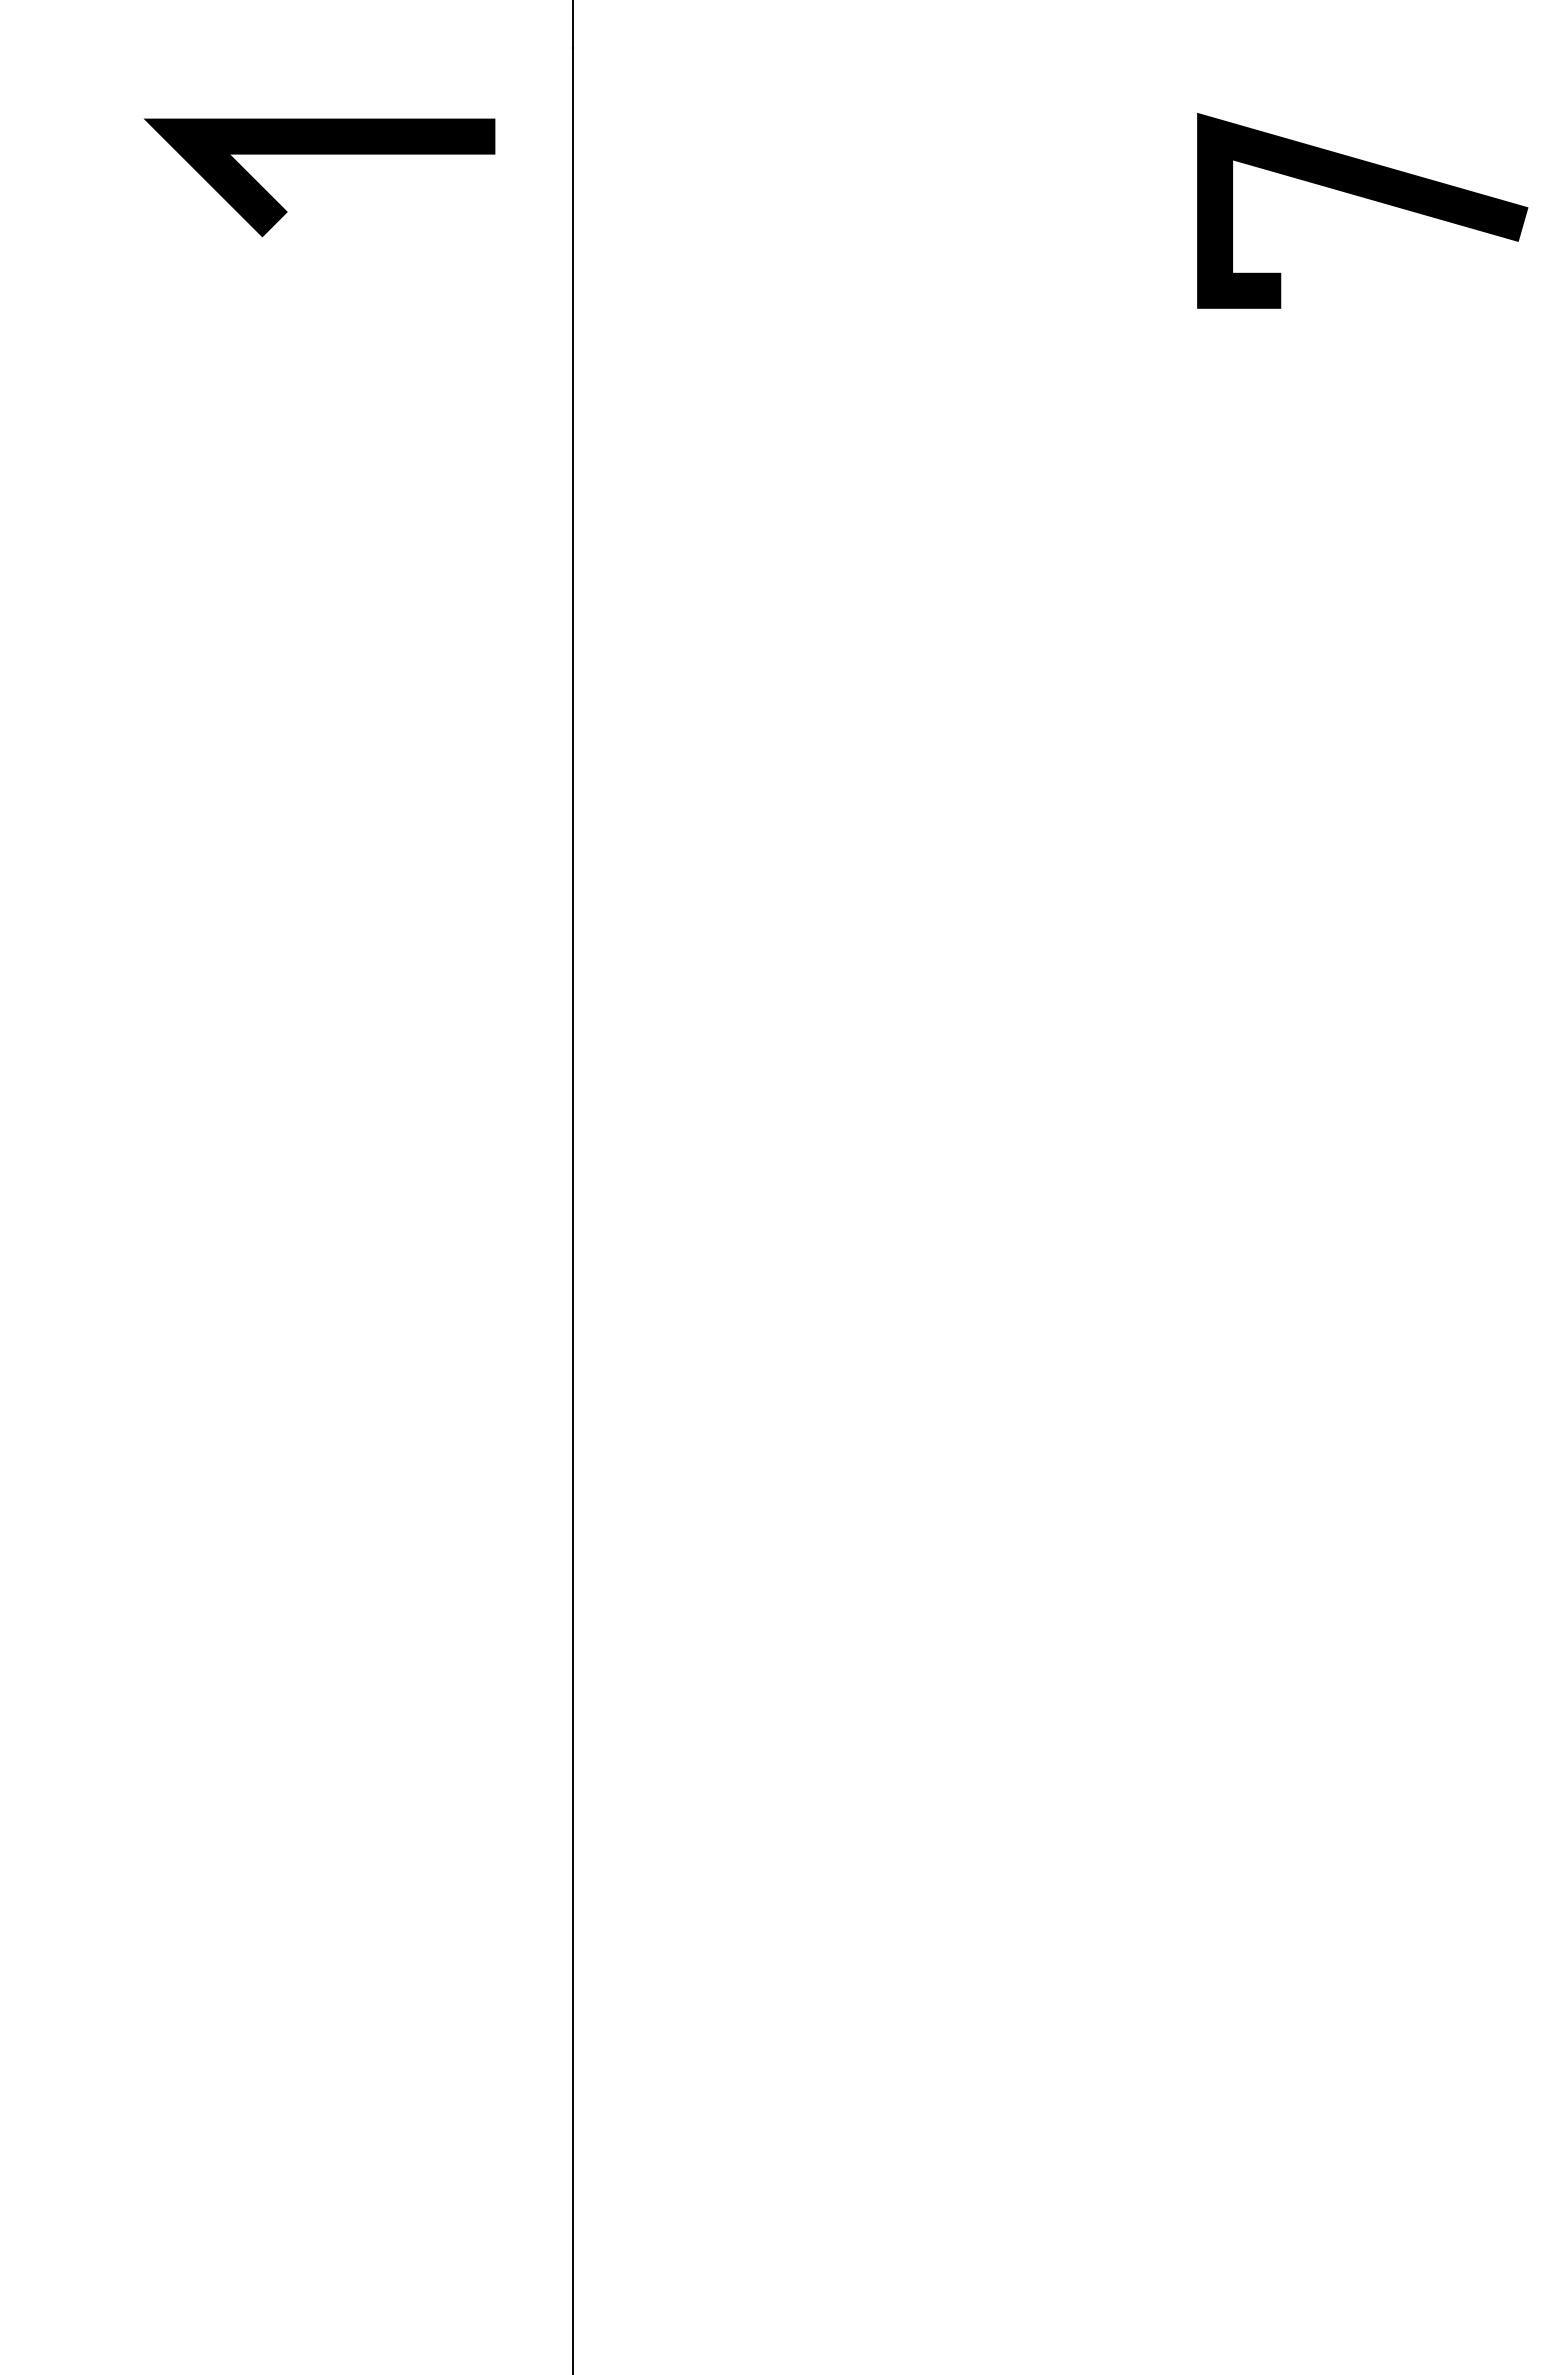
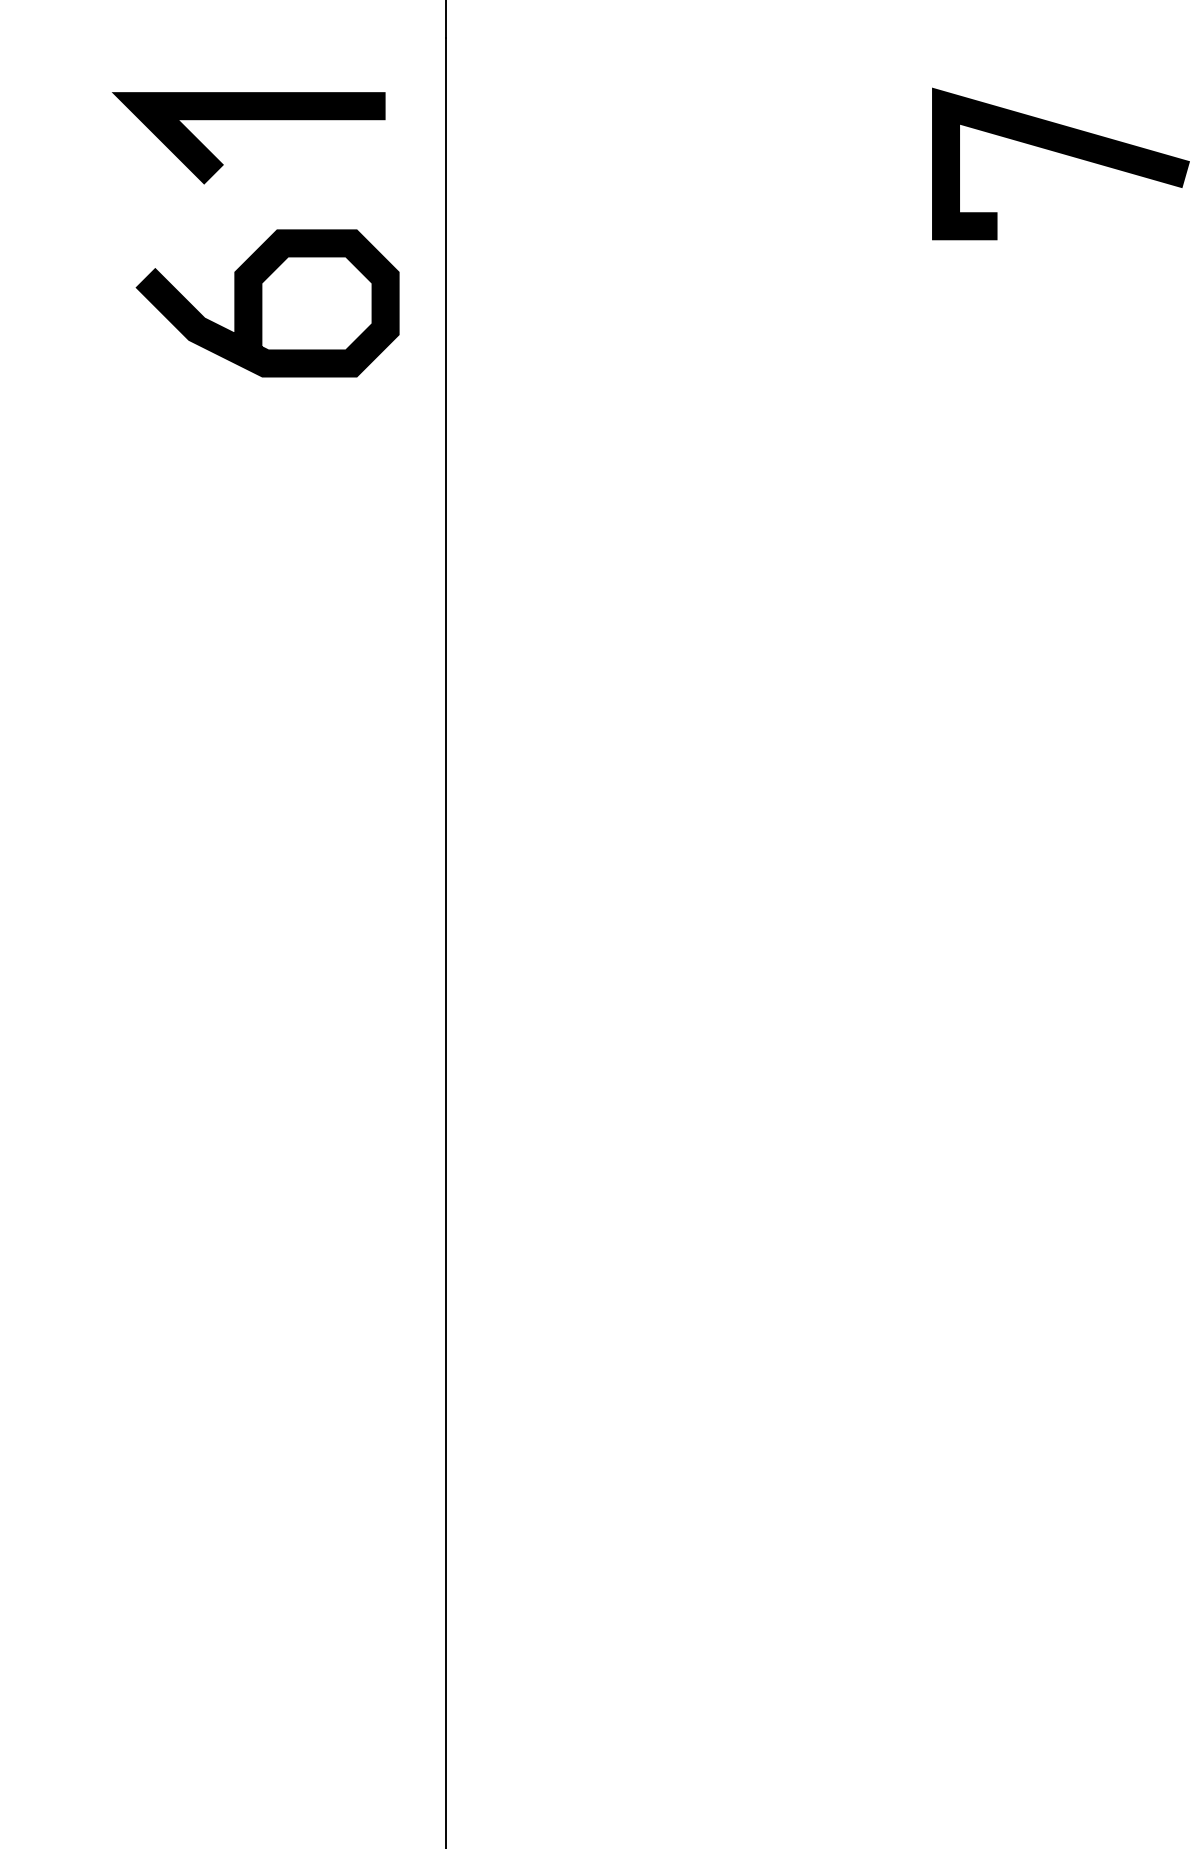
curve: (337, 389) -> (262, 303), added

